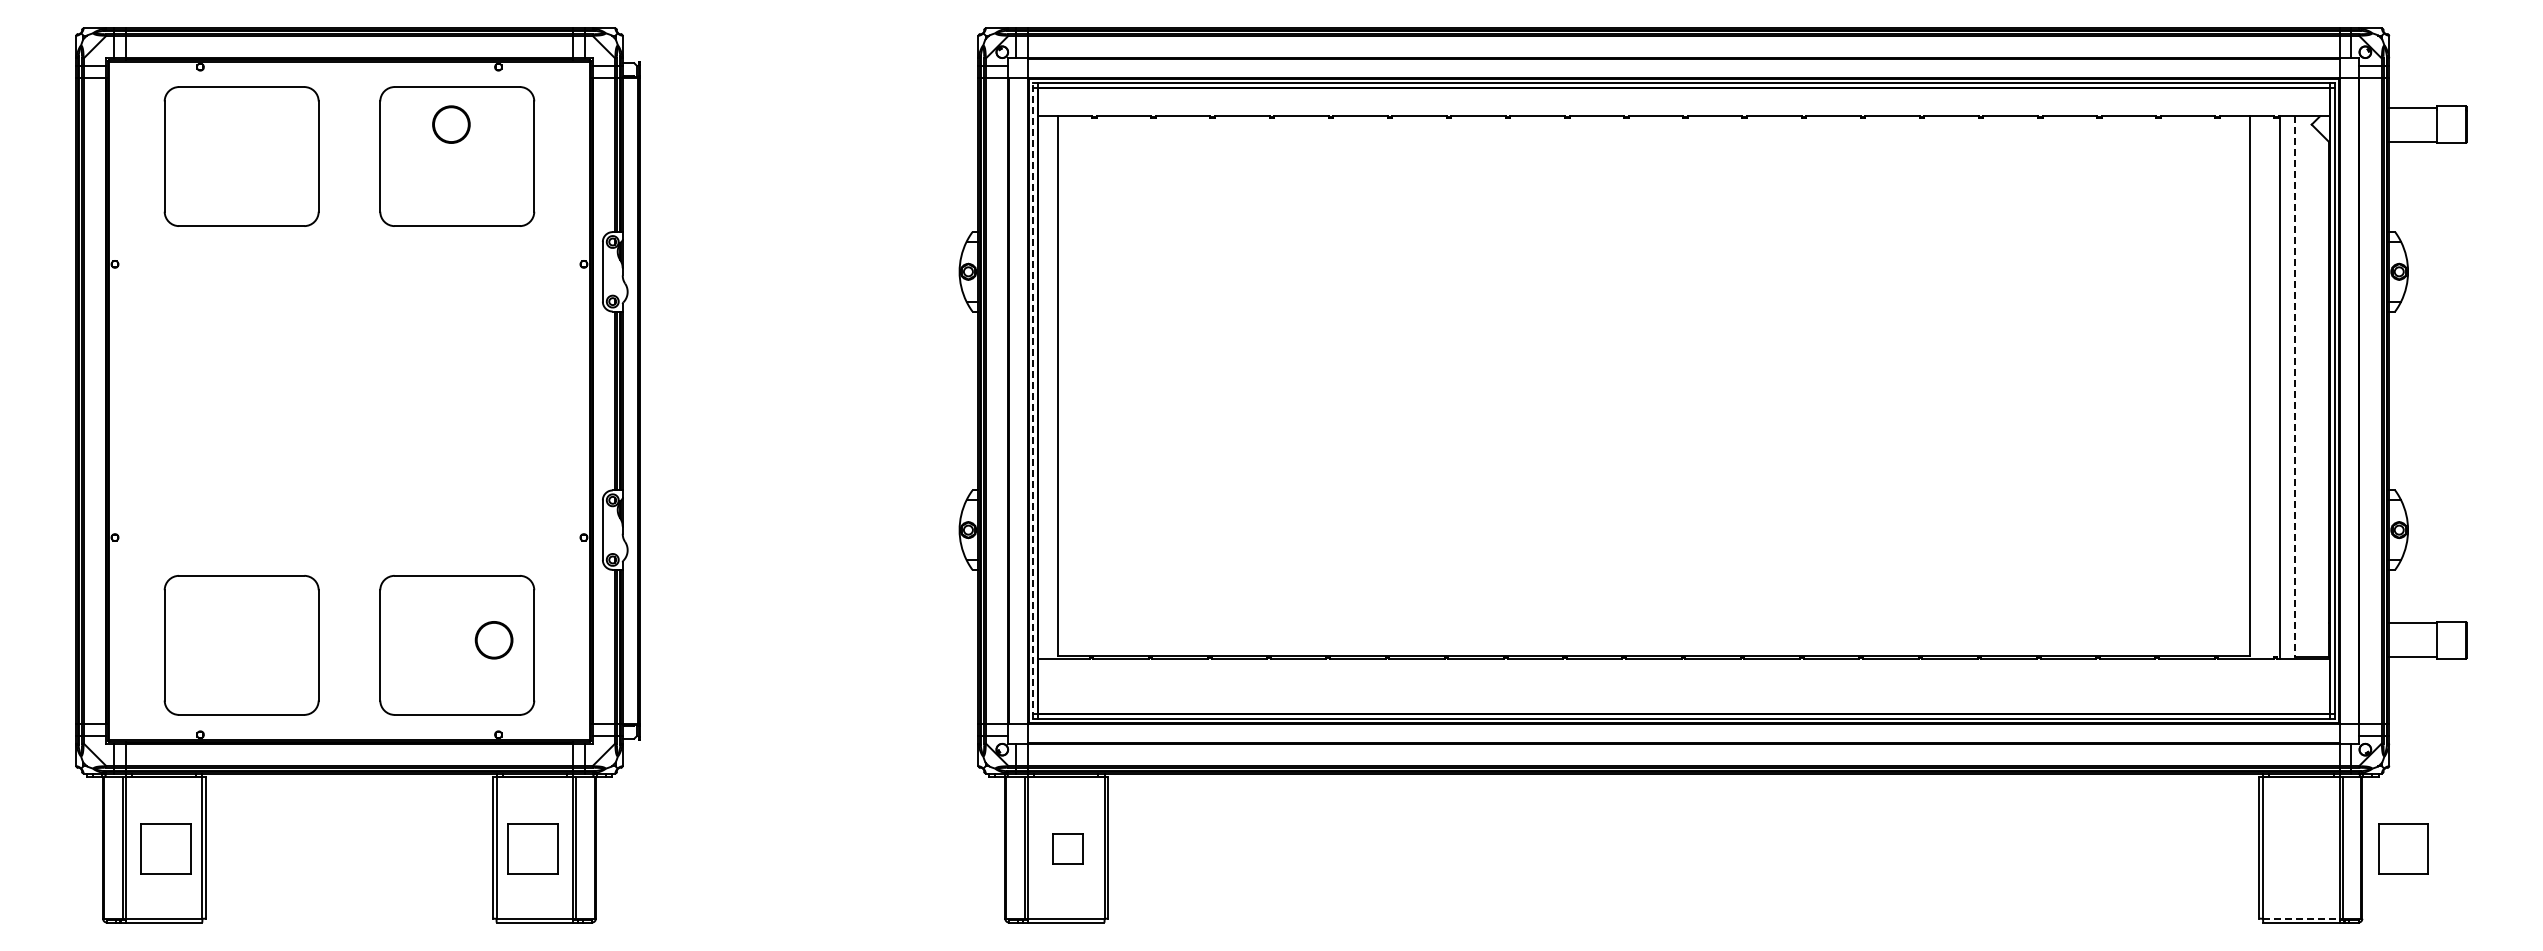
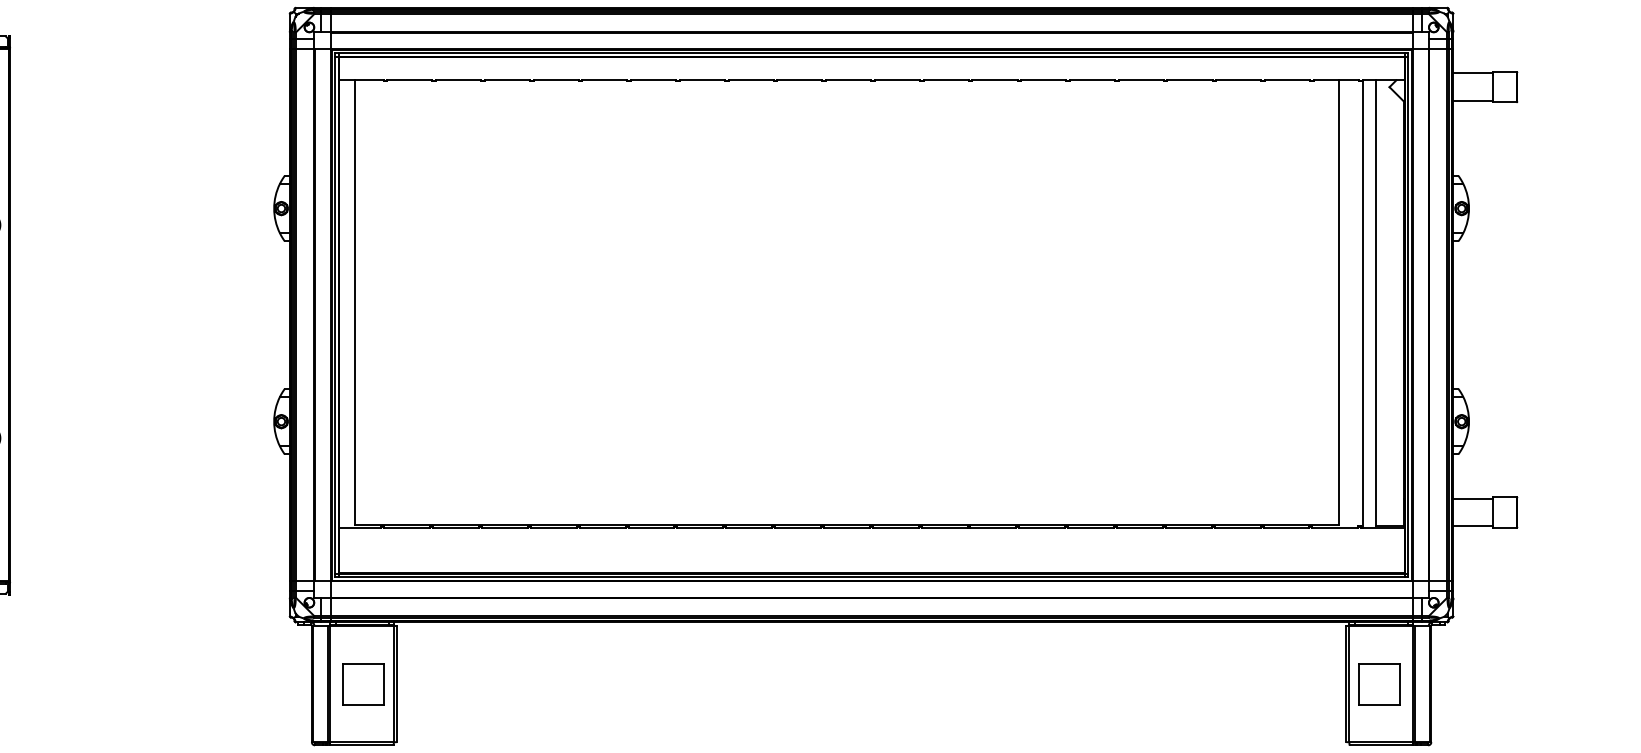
line: (2294, 387) -> (1375, 303), dashed -> solid
line: (1033, 400) -> (335, 314), dashed -> solid
part: (1067, 848) -> (363, 684), size x1.67
part: (2403, 848) -> (1379, 684), moved
line: (2302, 918) -> (1381, 742), dashed -> solid

